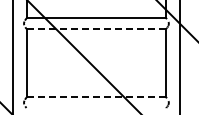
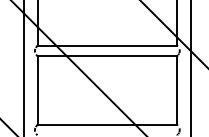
line: (96, 29) -> (107, 56), dashed -> solid
line: (96, 97) -> (107, 124), dashed -> solid

